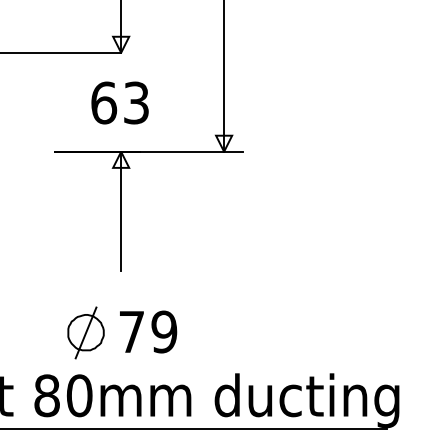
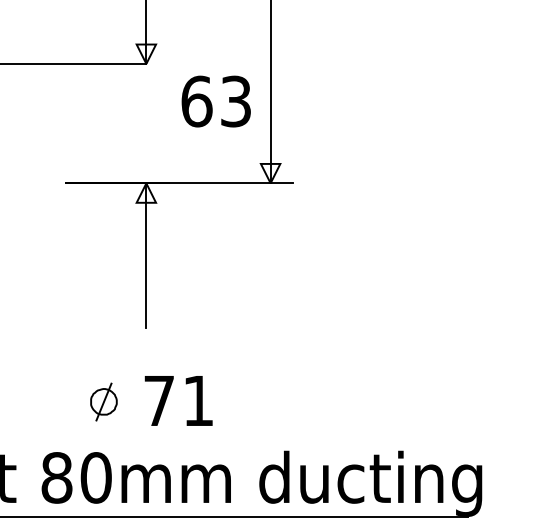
text: (119, 102) -> (215, 100), moved
text: (164, 331) -> (198, 400), 79 -> 71
part: (85, 332) -> (103, 401), size x0.6

